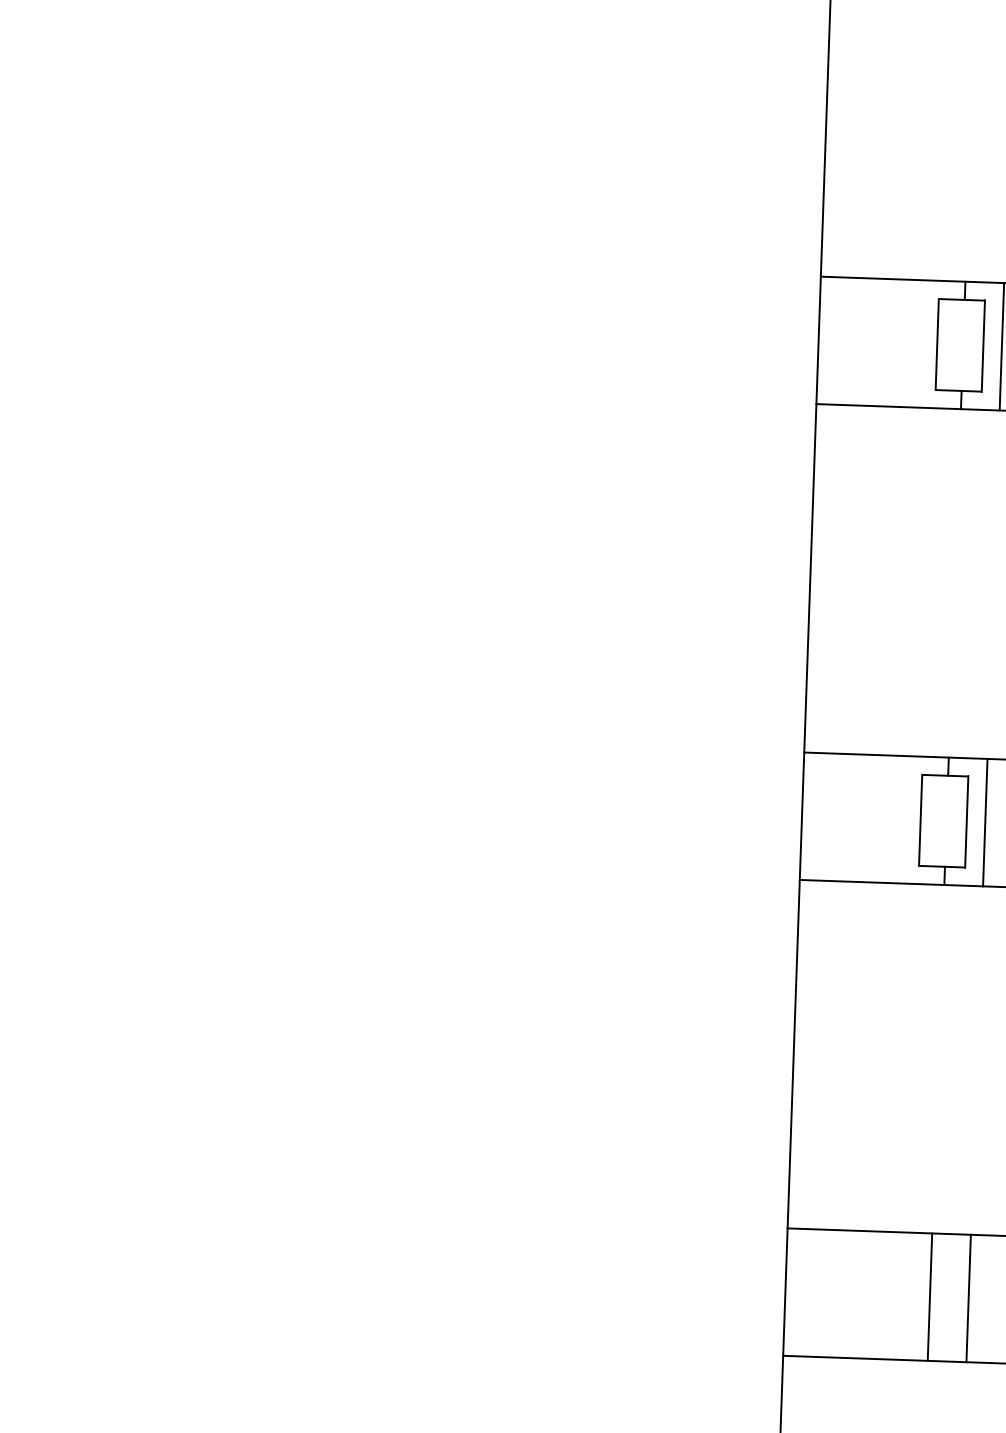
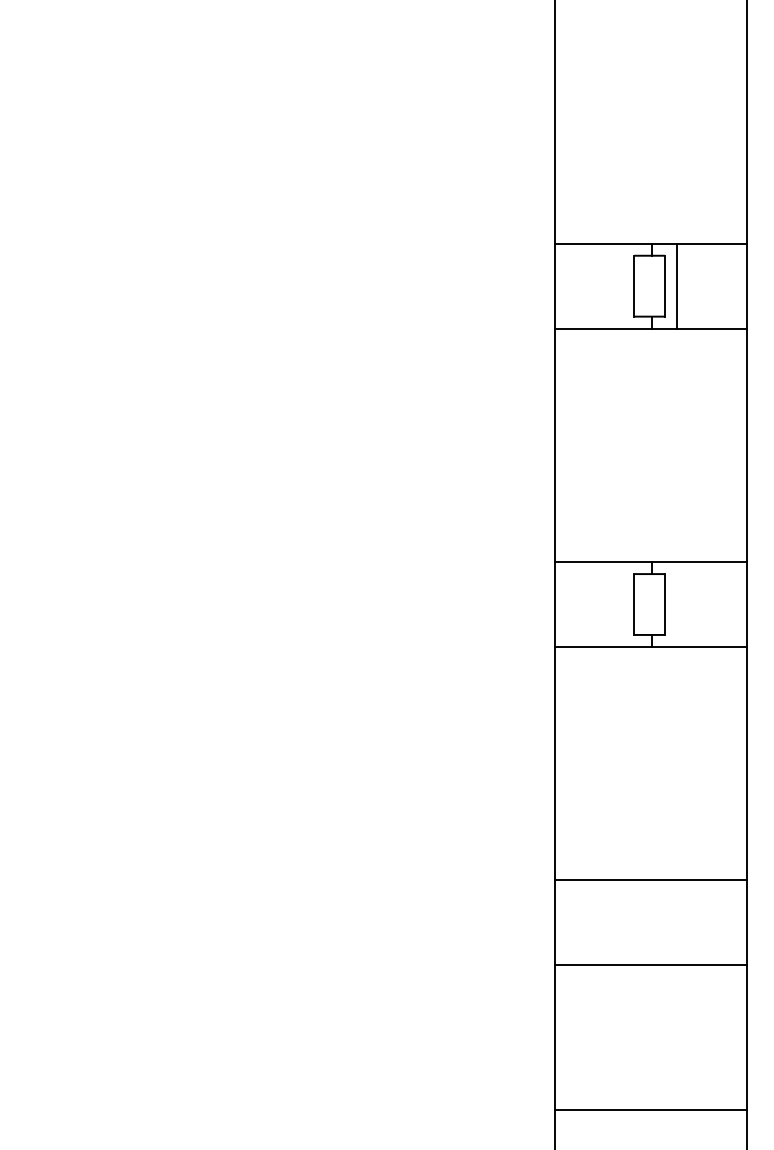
line: (985, 822) -> (677, 604), removed
line: (929, 1296) -> (651, 922), removed
line: (968, 1297) -> (677, 922), removed

